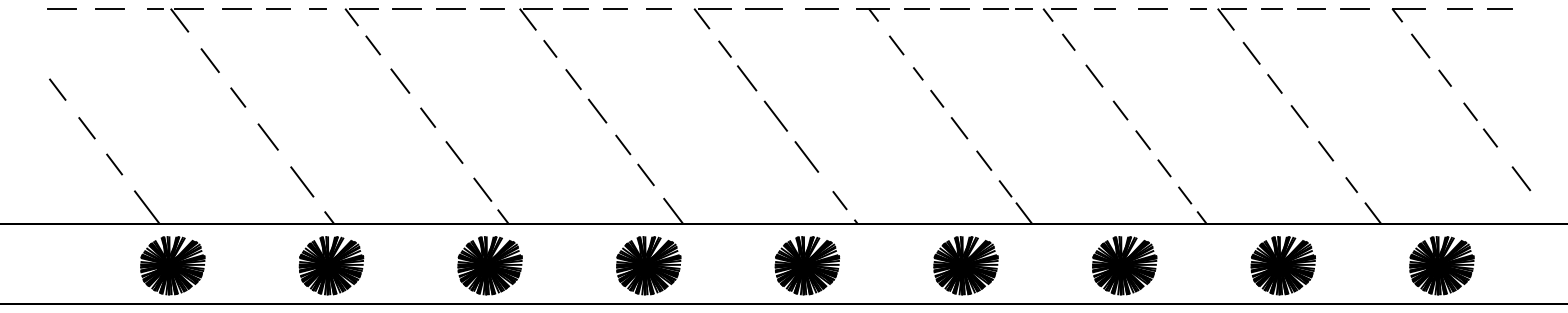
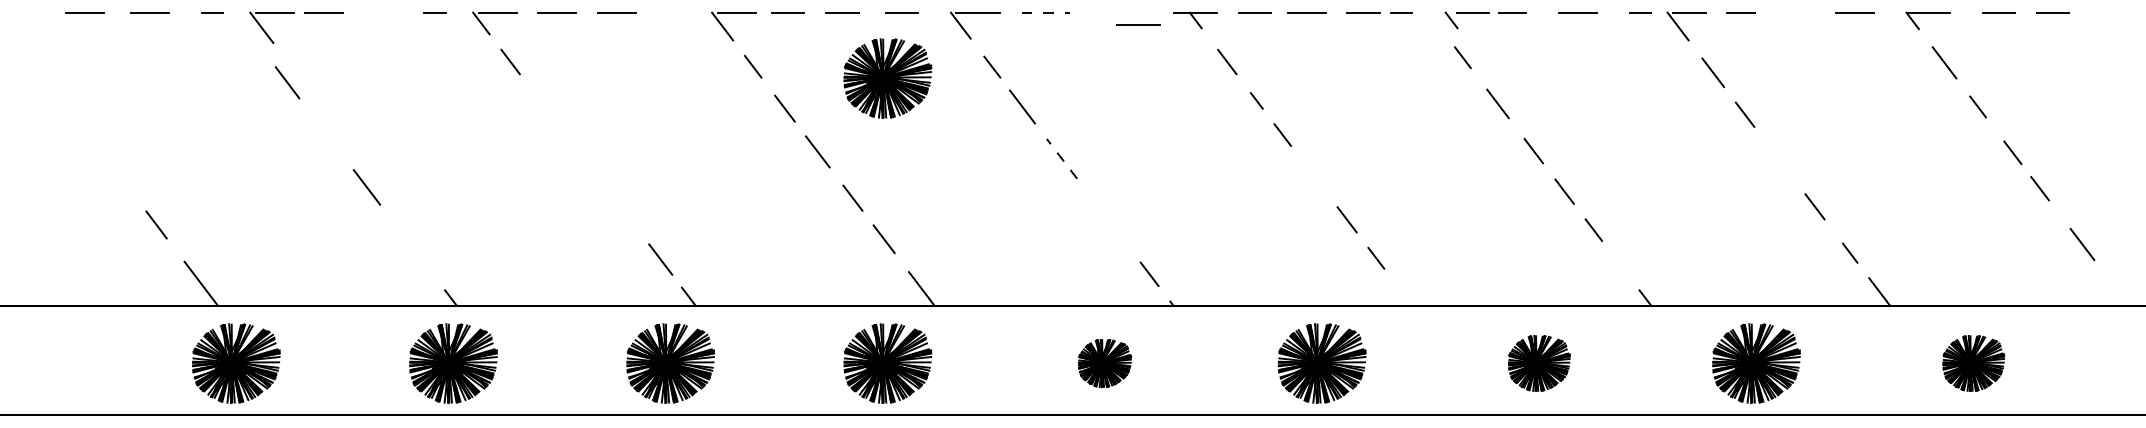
line: (278, 9) -> (380, 12), removed
line: (492, 9) -> (673, 12), removed
line: (764, 9) -> (1046, 12), solid -> dashed
line: (821, 9) -> (1138, 24), moved
line: (1311, 9) -> (1795, 12), removed
part: (1059, 10) -> (1466, 13), moved
part: (182, 22) -> (265, 30), moved
part: (648, 57) -> (887, 78), added
line: (400, 80) -> (547, 110), removed
line: (57, 89) -> (78, 122), removed
line: (237, 96) -> (325, 132), removed
line: (775, 115) -> (1061, 158), solid -> dashed
line: (1299, 116) -> (1778, 159), removed
line: (427, 117) -> (585, 160), removed
line: (86, 128) -> (118, 175), removed
line: (958, 128) -> (1312, 175), removed
line: (454, 152) -> (621, 208), removed
line: (806, 156) -> (1103, 214), removed
line: (302, 181) -> (413, 248), removed
line: (1184, 195) -> (1621, 267), removed
line: (1023, 213) -> (1401, 291), removed
part: (807, 265) -> (1104, 363), size x0.6
part: (1124, 265) -> (1539, 363), size x0.7
part: (1441, 265) -> (1973, 363), size x0.7

